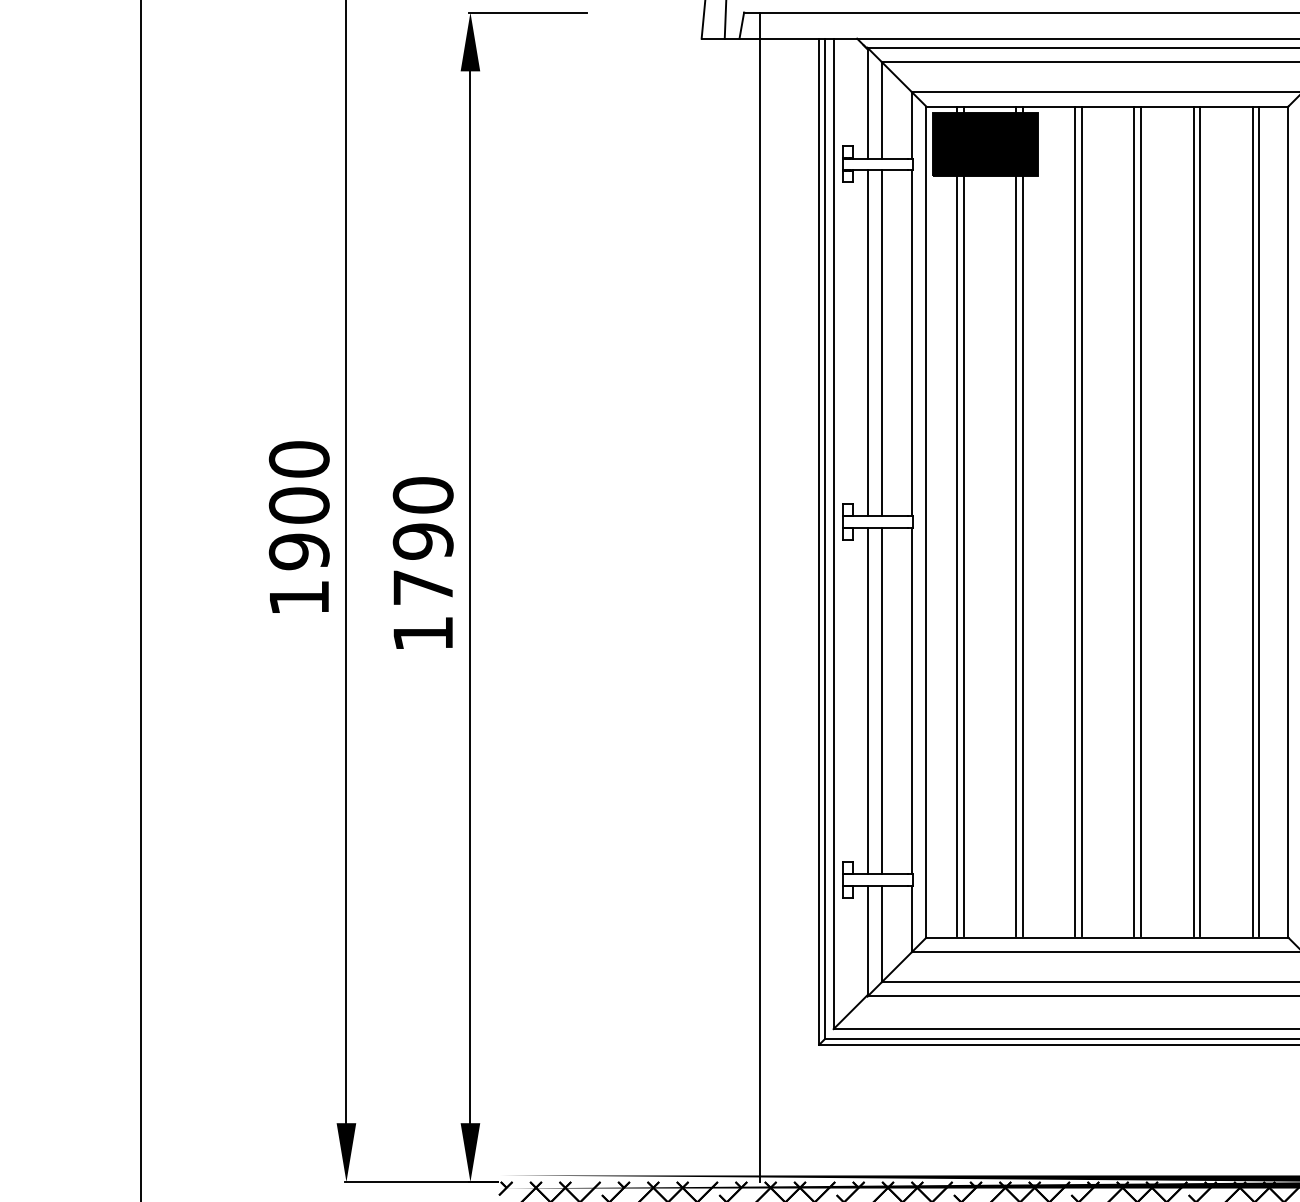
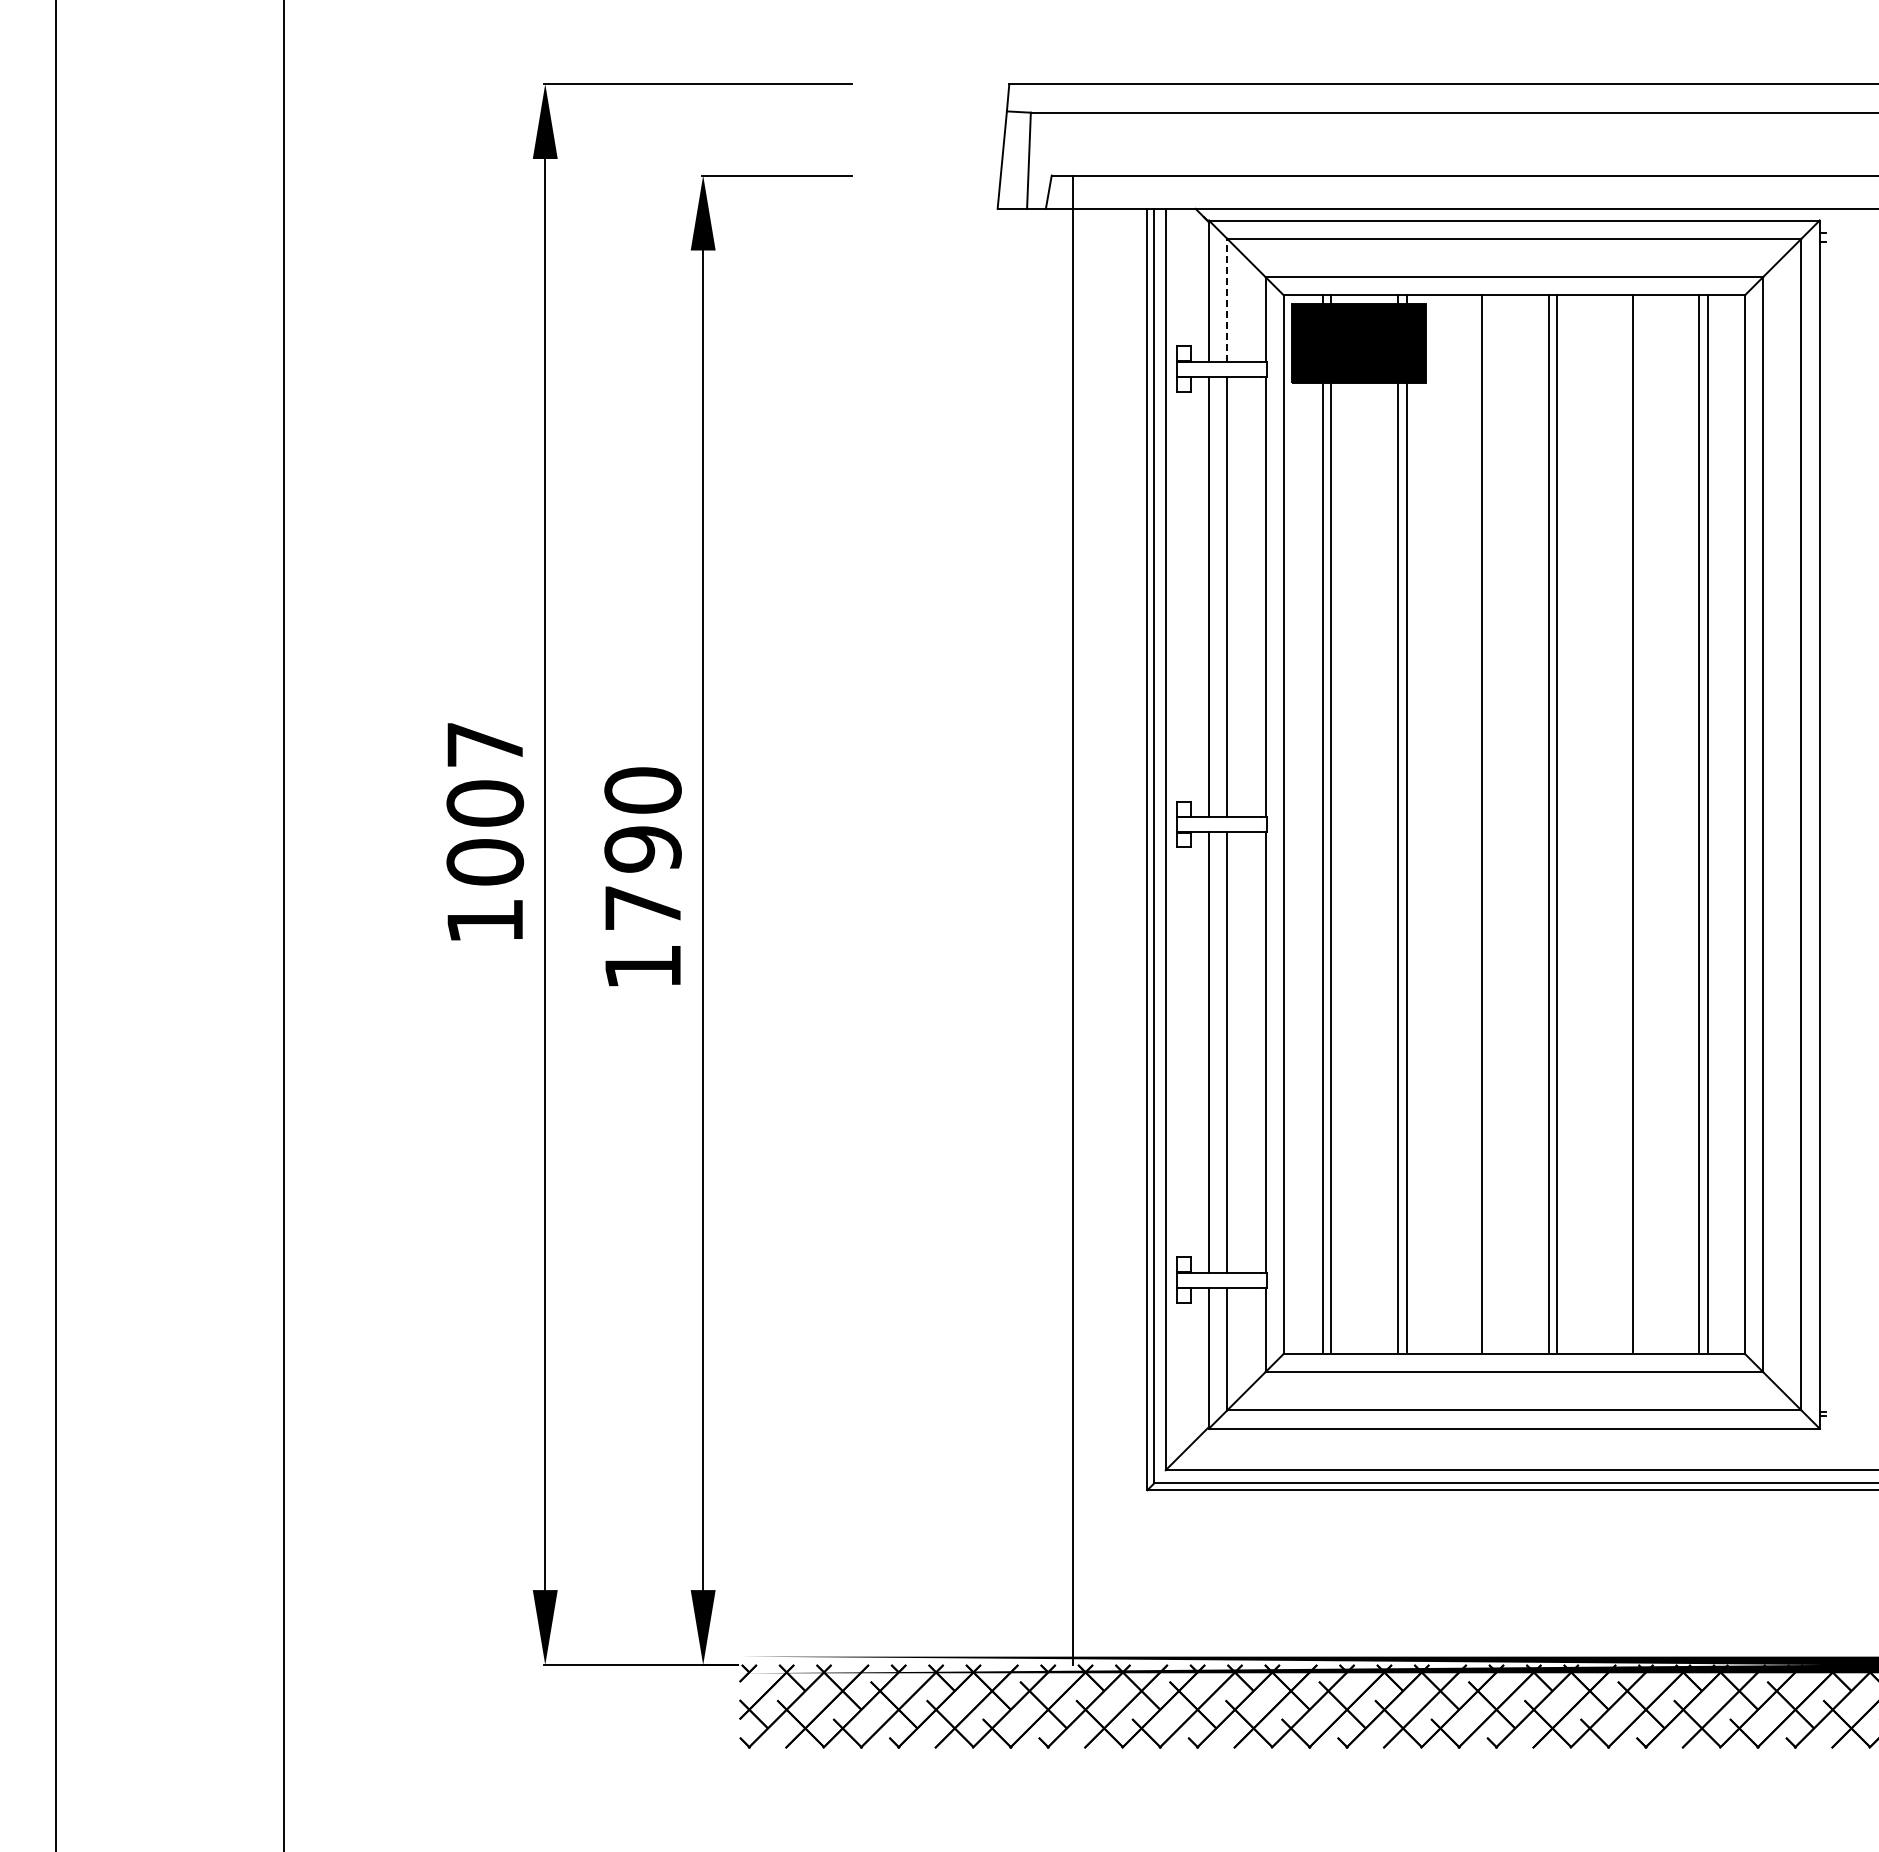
line: (882, 109) -> (1227, 299), solid -> dashed
text: (299, 505) -> (485, 803), 1900 -> 1007
line: (1075, 521) -> (1473, 823), removed
line: (1193, 521) -> (1624, 823), removed

